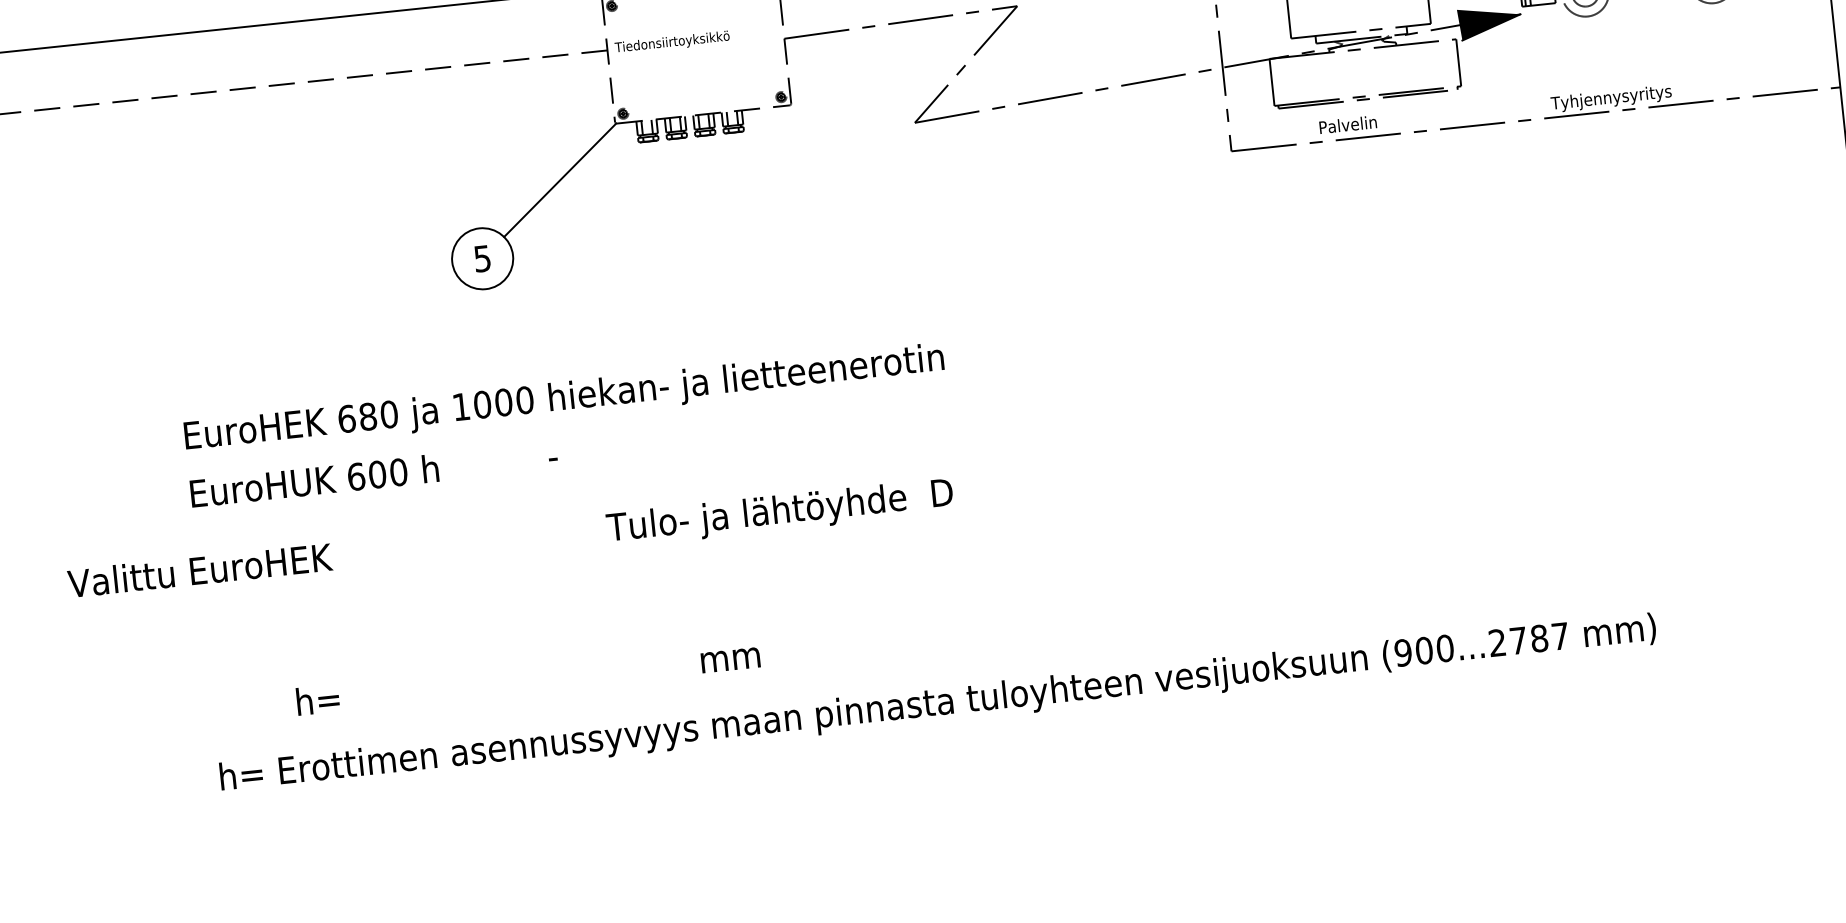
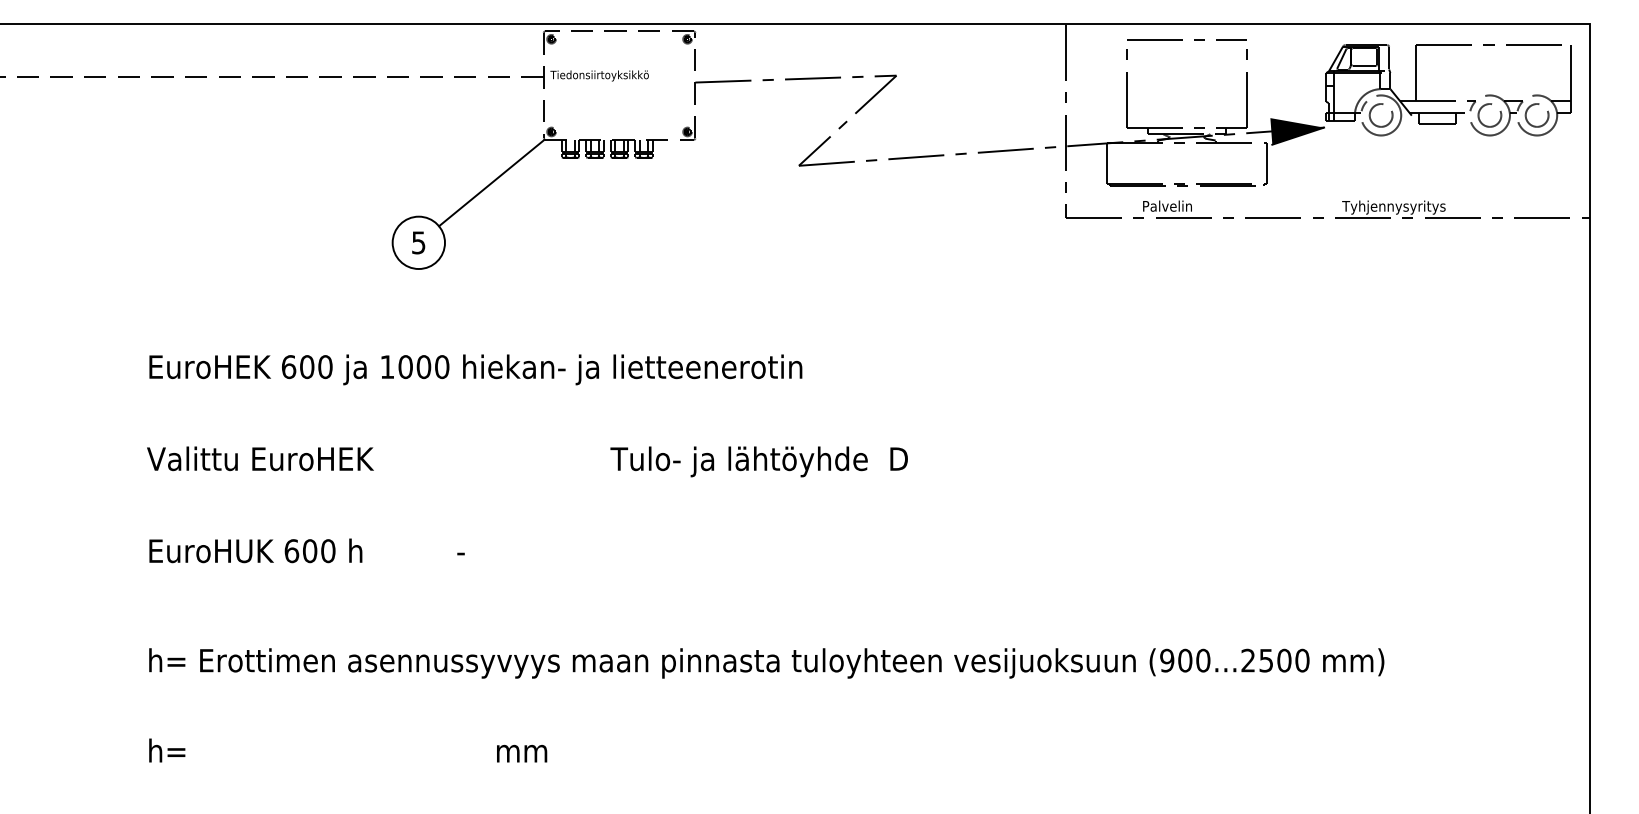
text: (368, 416) -> (307, 366), 680 -> 600
text: (373, 474) -> (306, 550), moved
text: (510, 540) -> (527, 461), moved
text: (1539, 638) -> (1284, 660), (900...2787 -> (900...2500
text: (528, 677) -> (348, 750), moved

